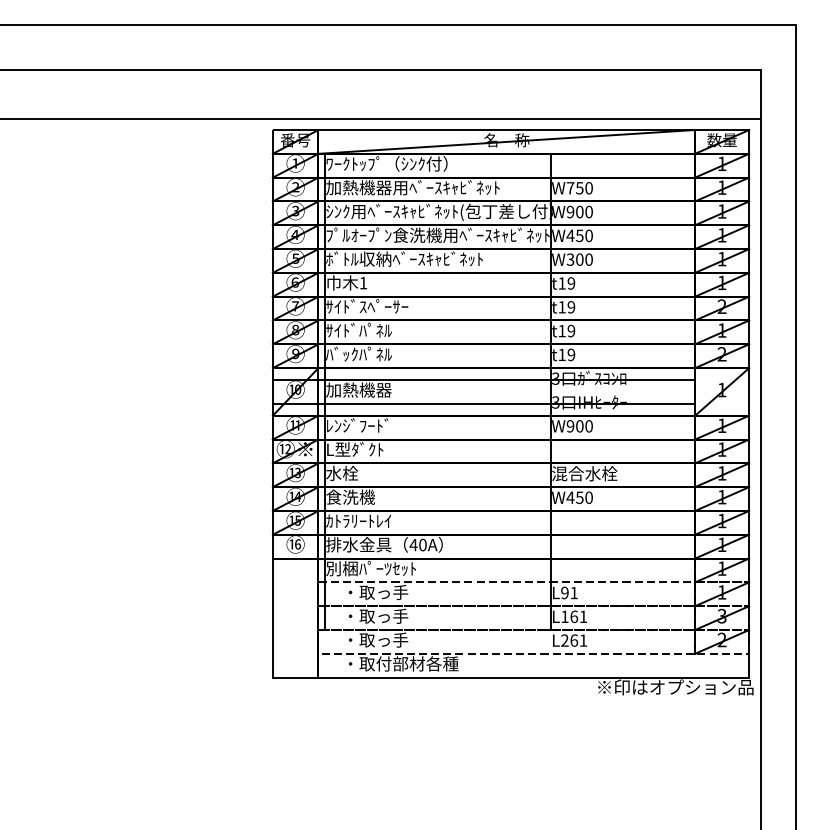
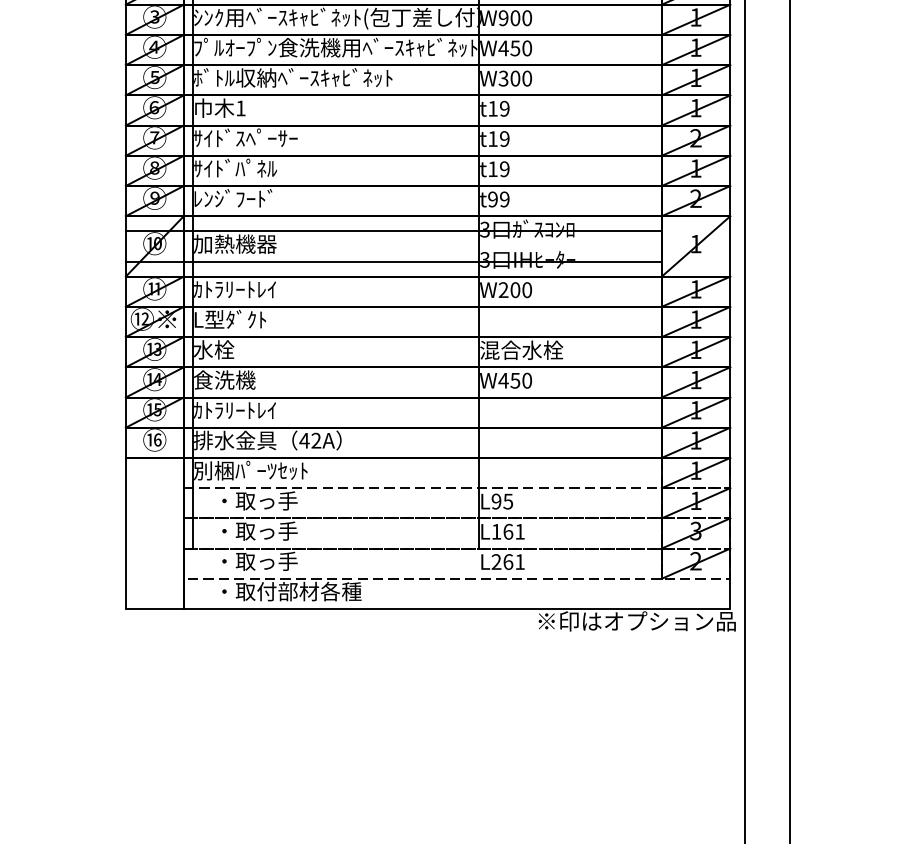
text: (358, 353) -> (234, 197), ﾊﾞｯｸﾊﾟﾈﾙ -> ﾚﾝｼﾞﾌｰﾄﾞ
text: (561, 354) -> (492, 198), t19 -> t99
text: (358, 425) -> (234, 289), ﾚﾝｼﾞﾌｰﾄﾞ -> ｶﾄﾗﾘｰﾄﾚｲ
text: (570, 426) -> (503, 290), W900 -> W200
text: (422, 544) -> (315, 440), 40A -> 42A
text: (573, 592) -> (507, 500), L91 -> L95

